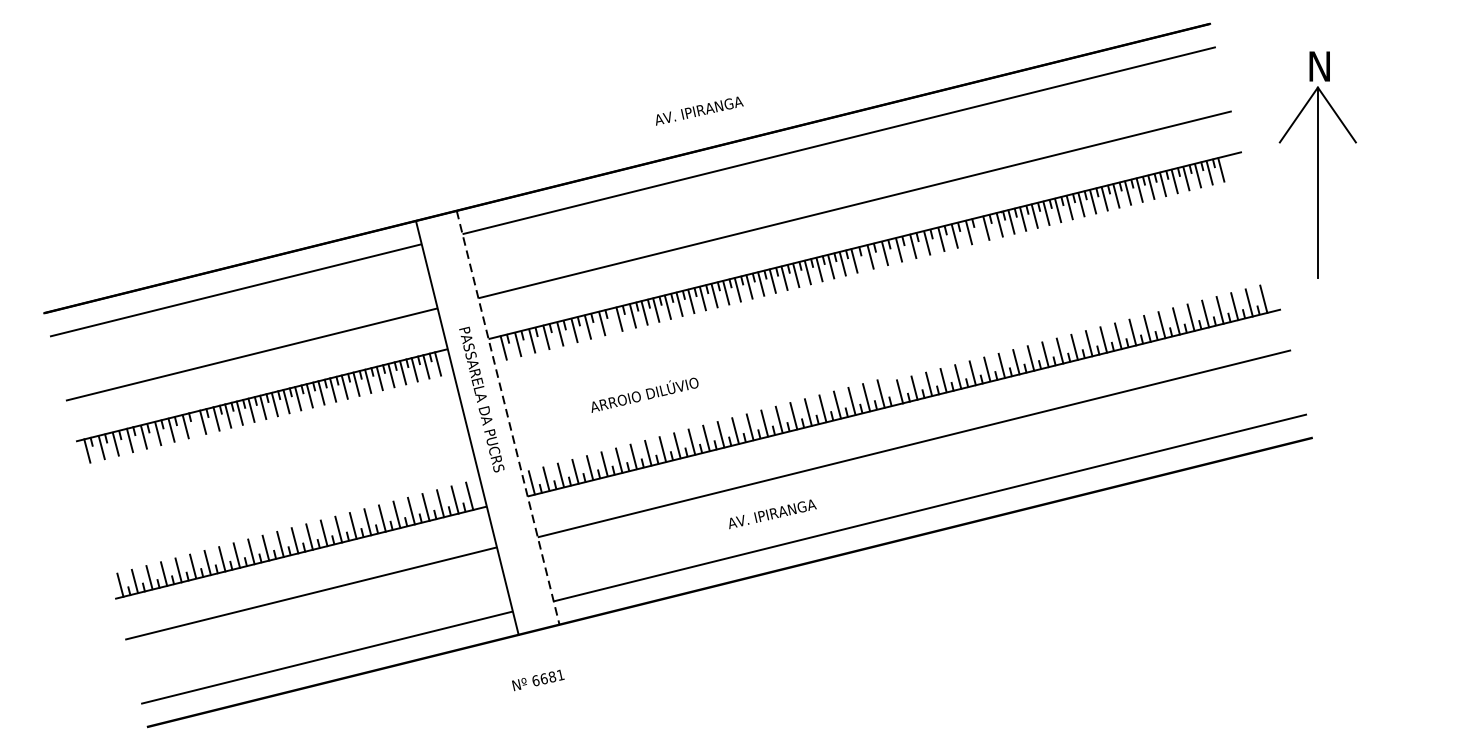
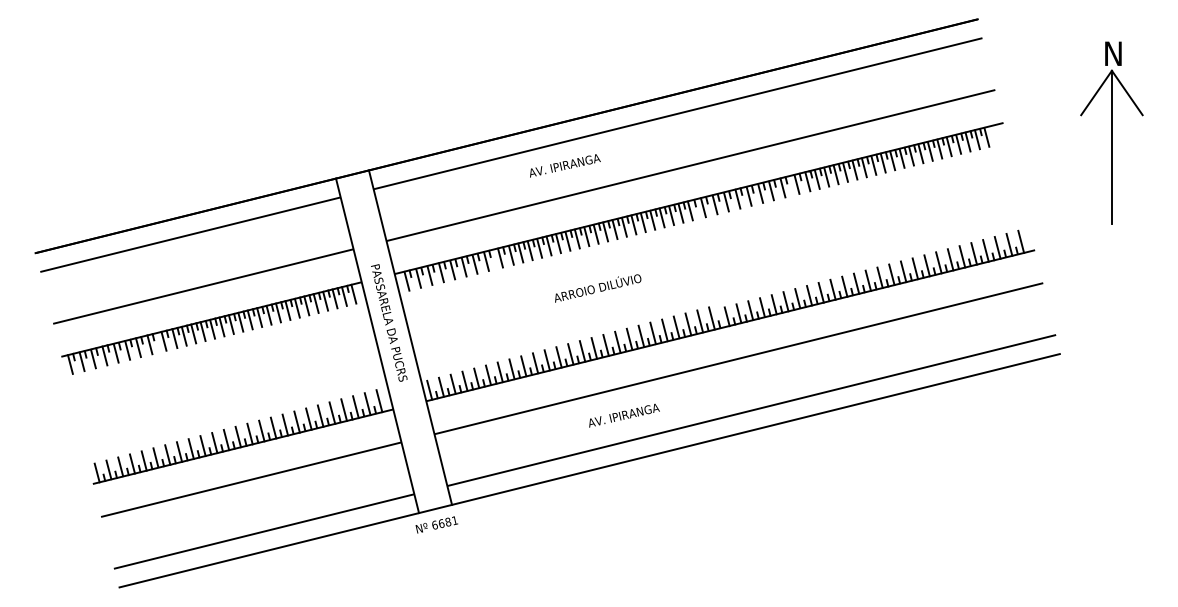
text: (699, 110) -> (565, 165), moved
part: (1317, 163) -> (1111, 132), moved
text: (645, 395) -> (598, 288), moved
line: (508, 418) -> (410, 338), dashed -> solid
text: (537, 679) -> (436, 524), moved

